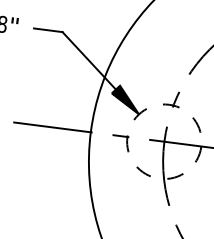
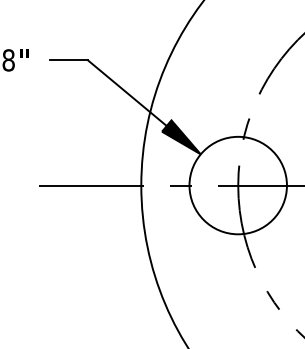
circle: (163, 141) -> (237, 185), dashed -> solid

